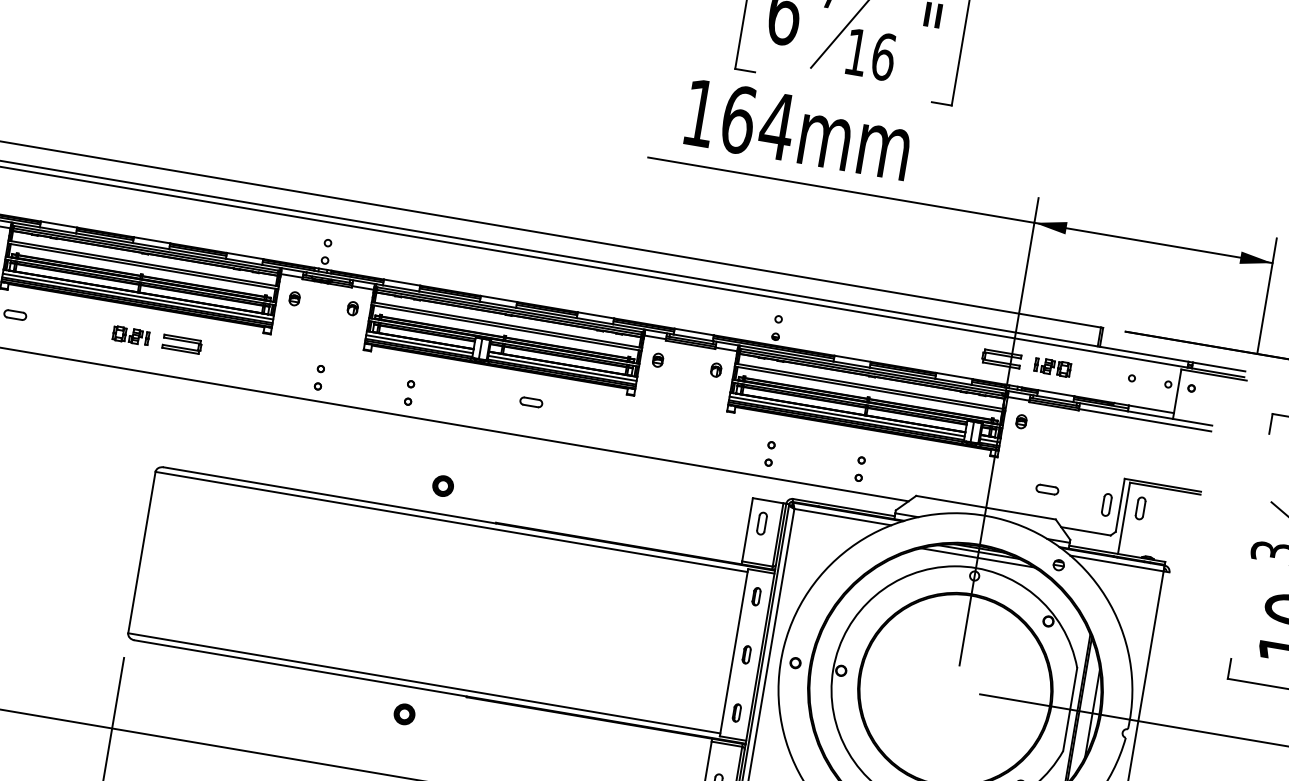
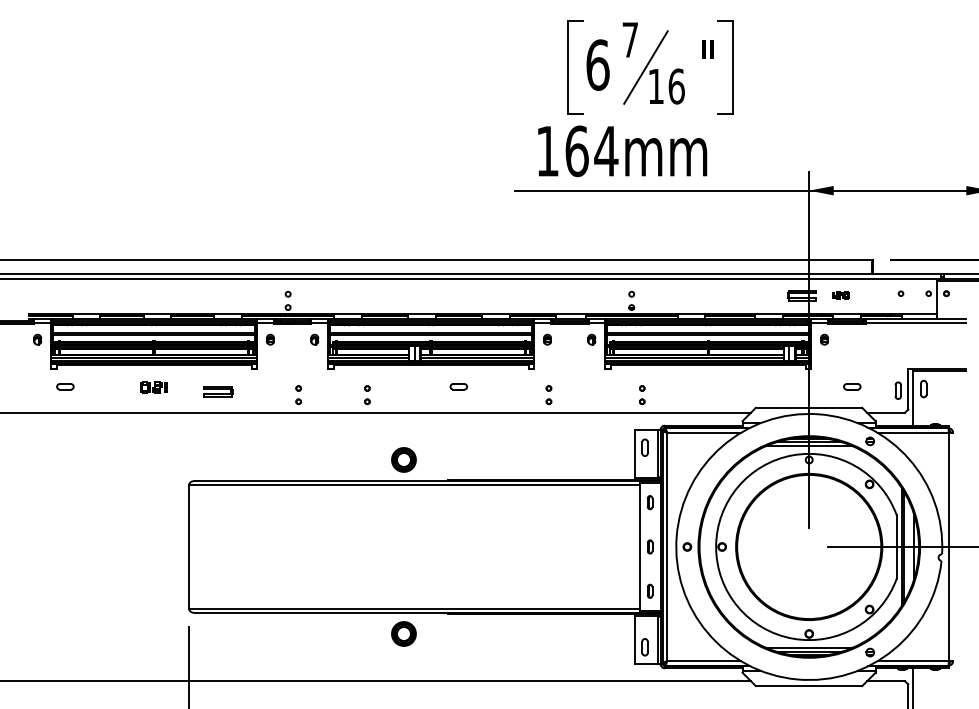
part: (181, 344) -> (218, 391), moved
part: (1052, 367) -> (840, 295), size x0.6
part: (859, 468) -> (548, 394), moved
part: (442, 485) -> (403, 459), size x1.6
part: (404, 713) -> (403, 633), size x1.6

